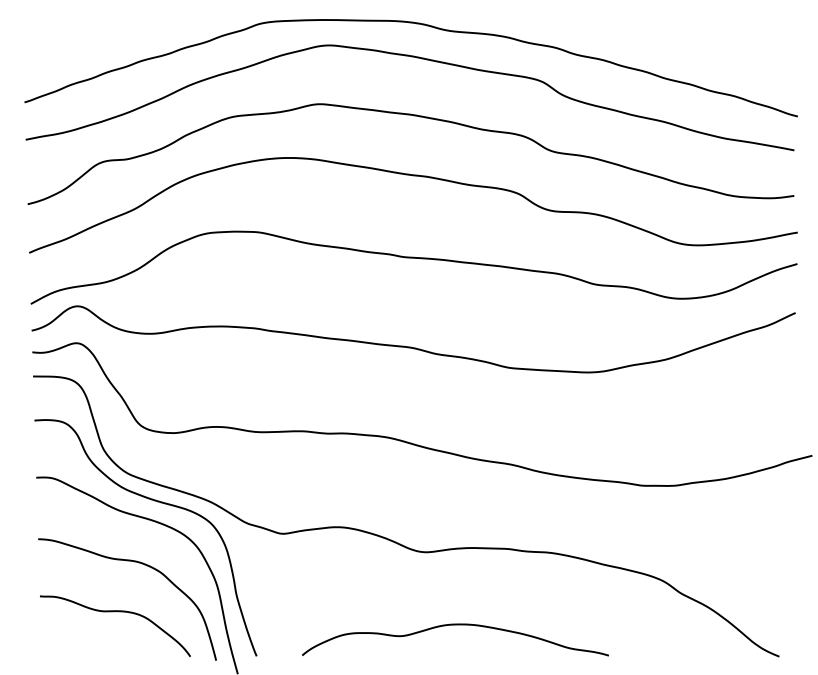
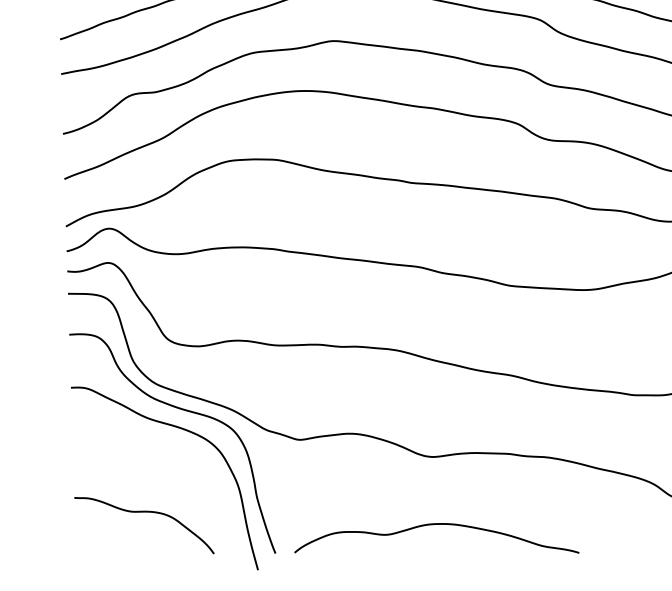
curve: (138, 563) -> (165, 467), removed
curve: (455, 625) -> (436, 524), moved

